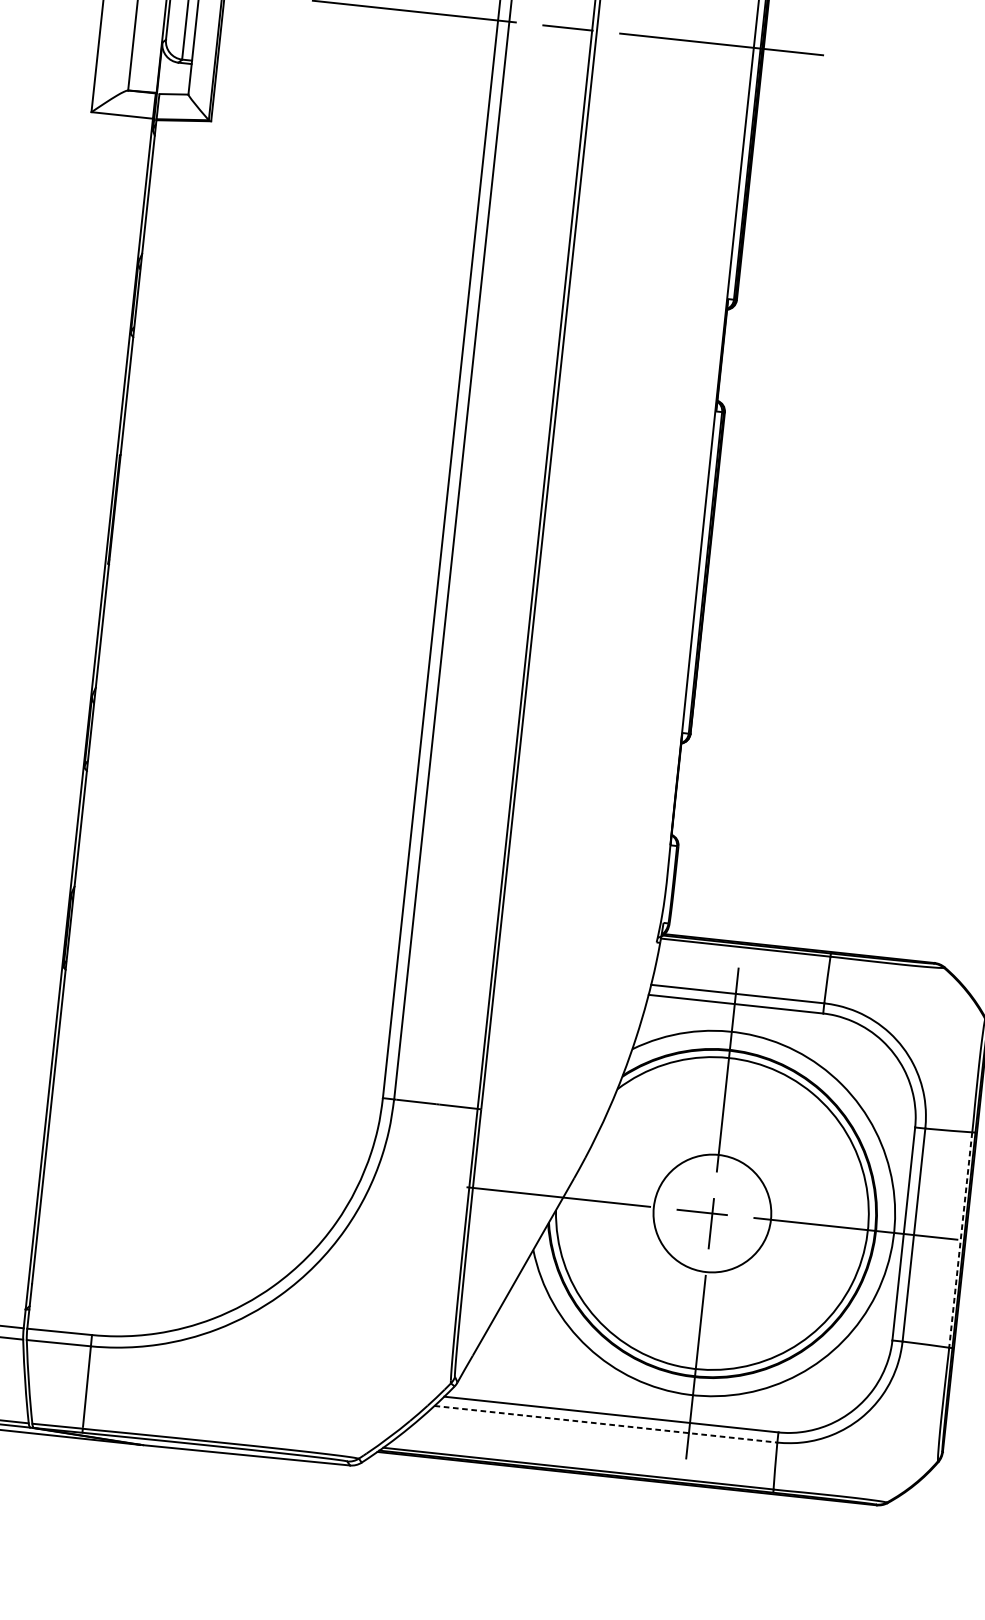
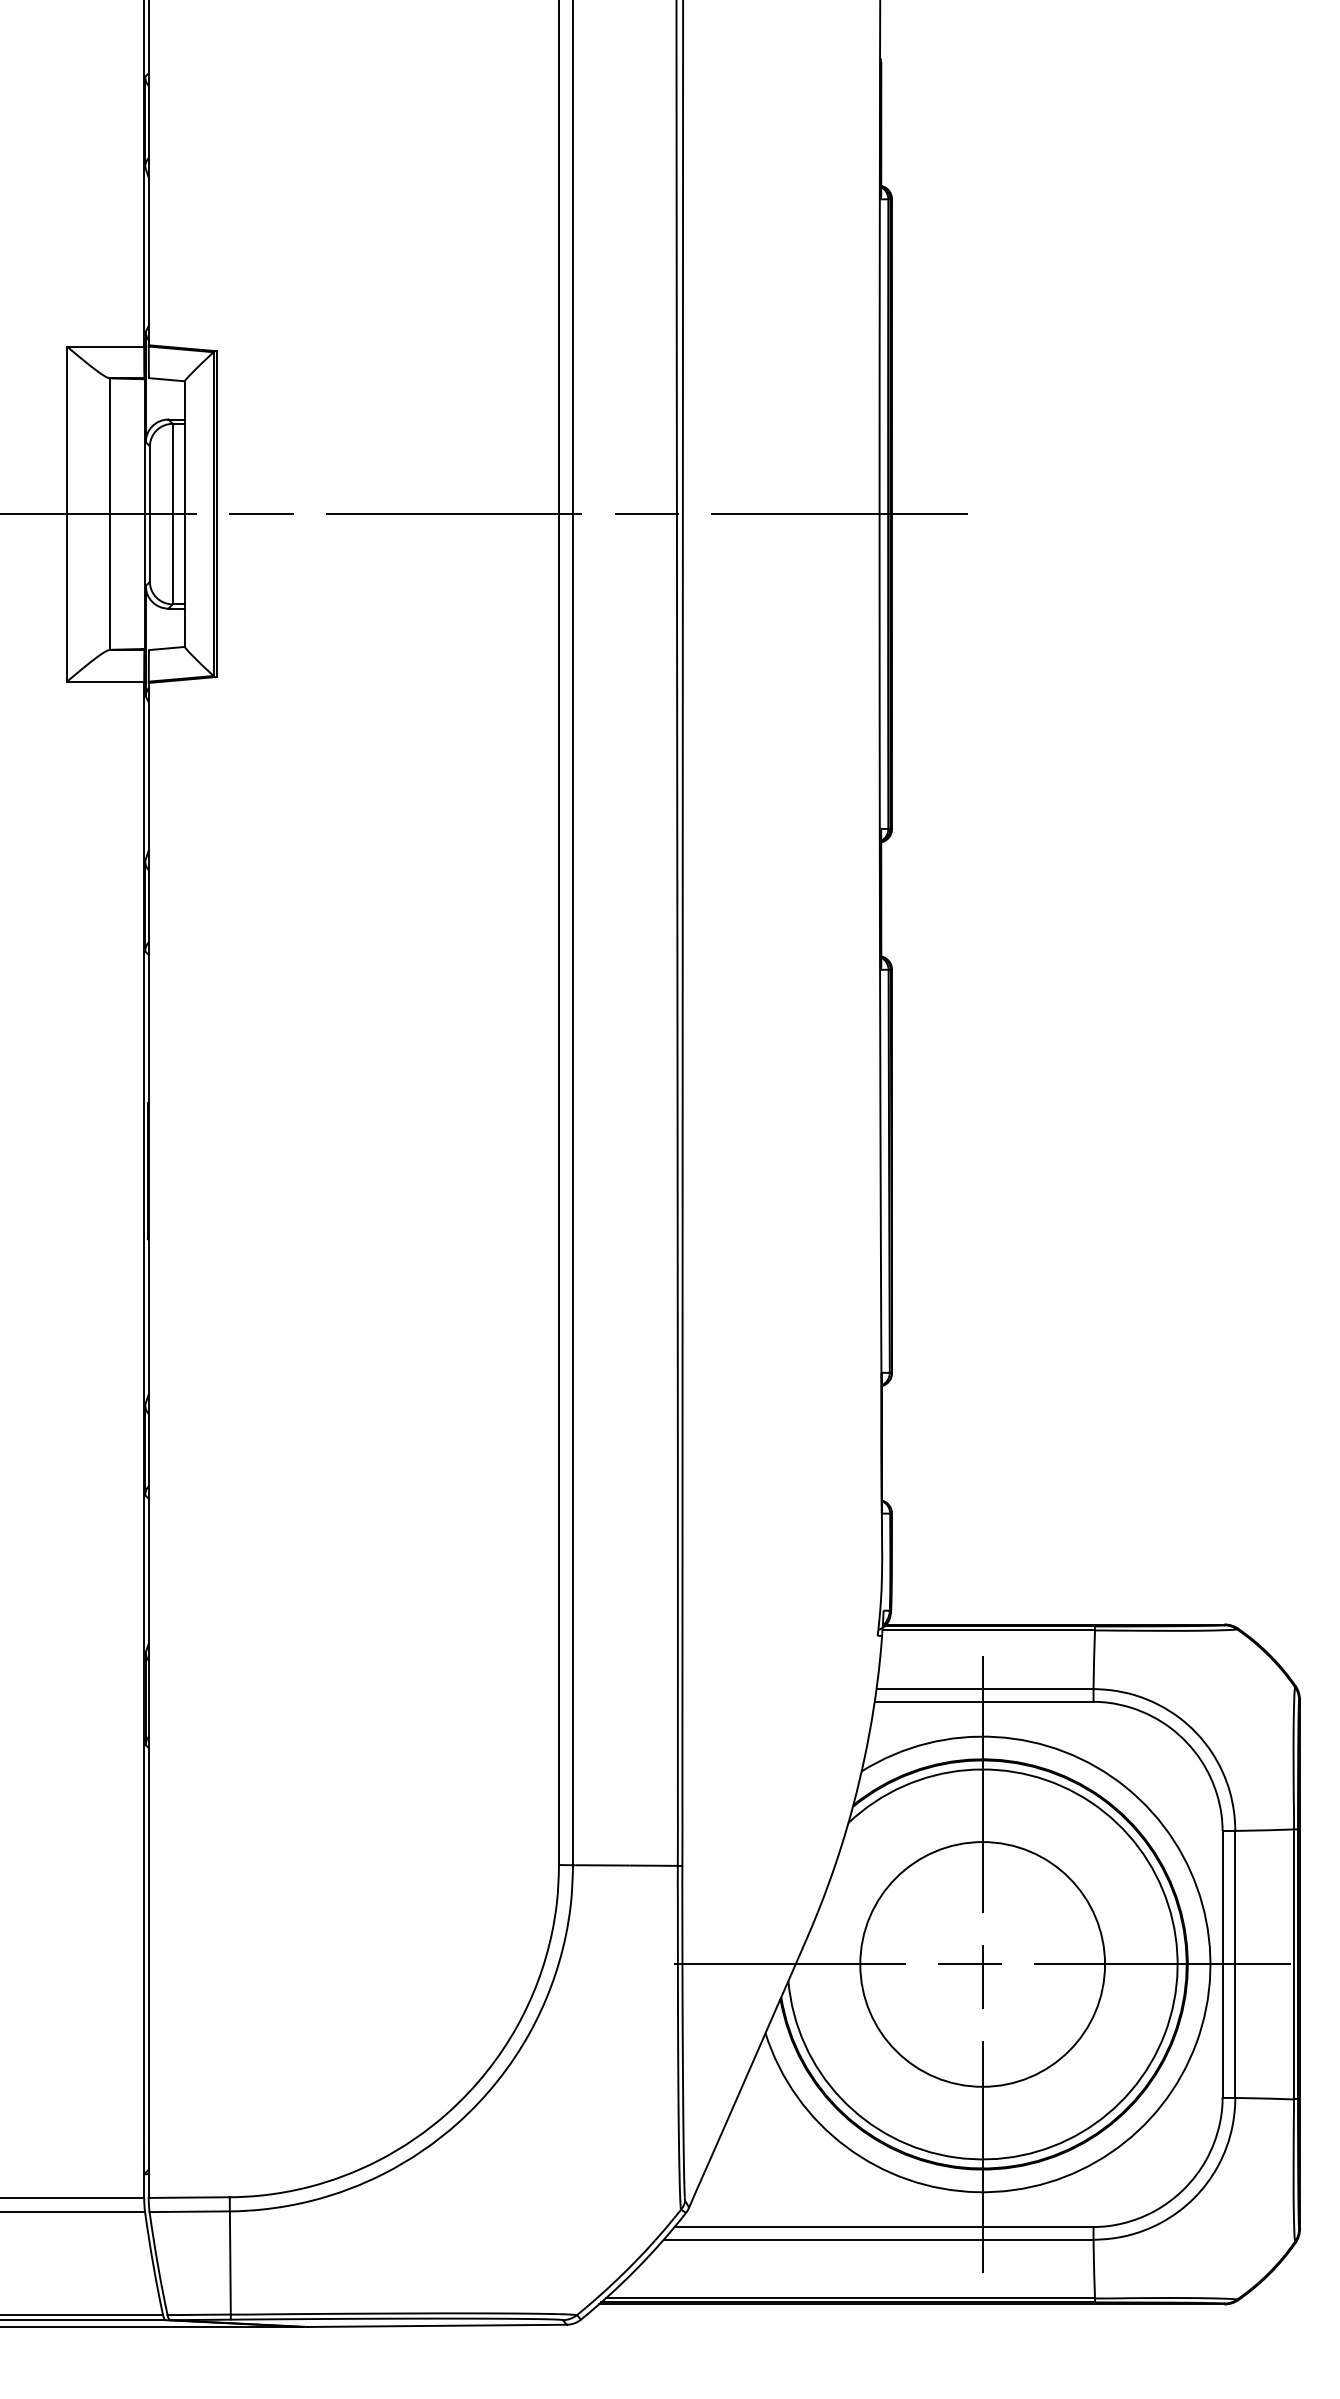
circle: (712, 1213) -> (982, 1964), size x1.67
line: (960, 1240) -> (1293, 1964), dashed -> solid
line: (605, 1424) -> (878, 2239), dashed -> solid

